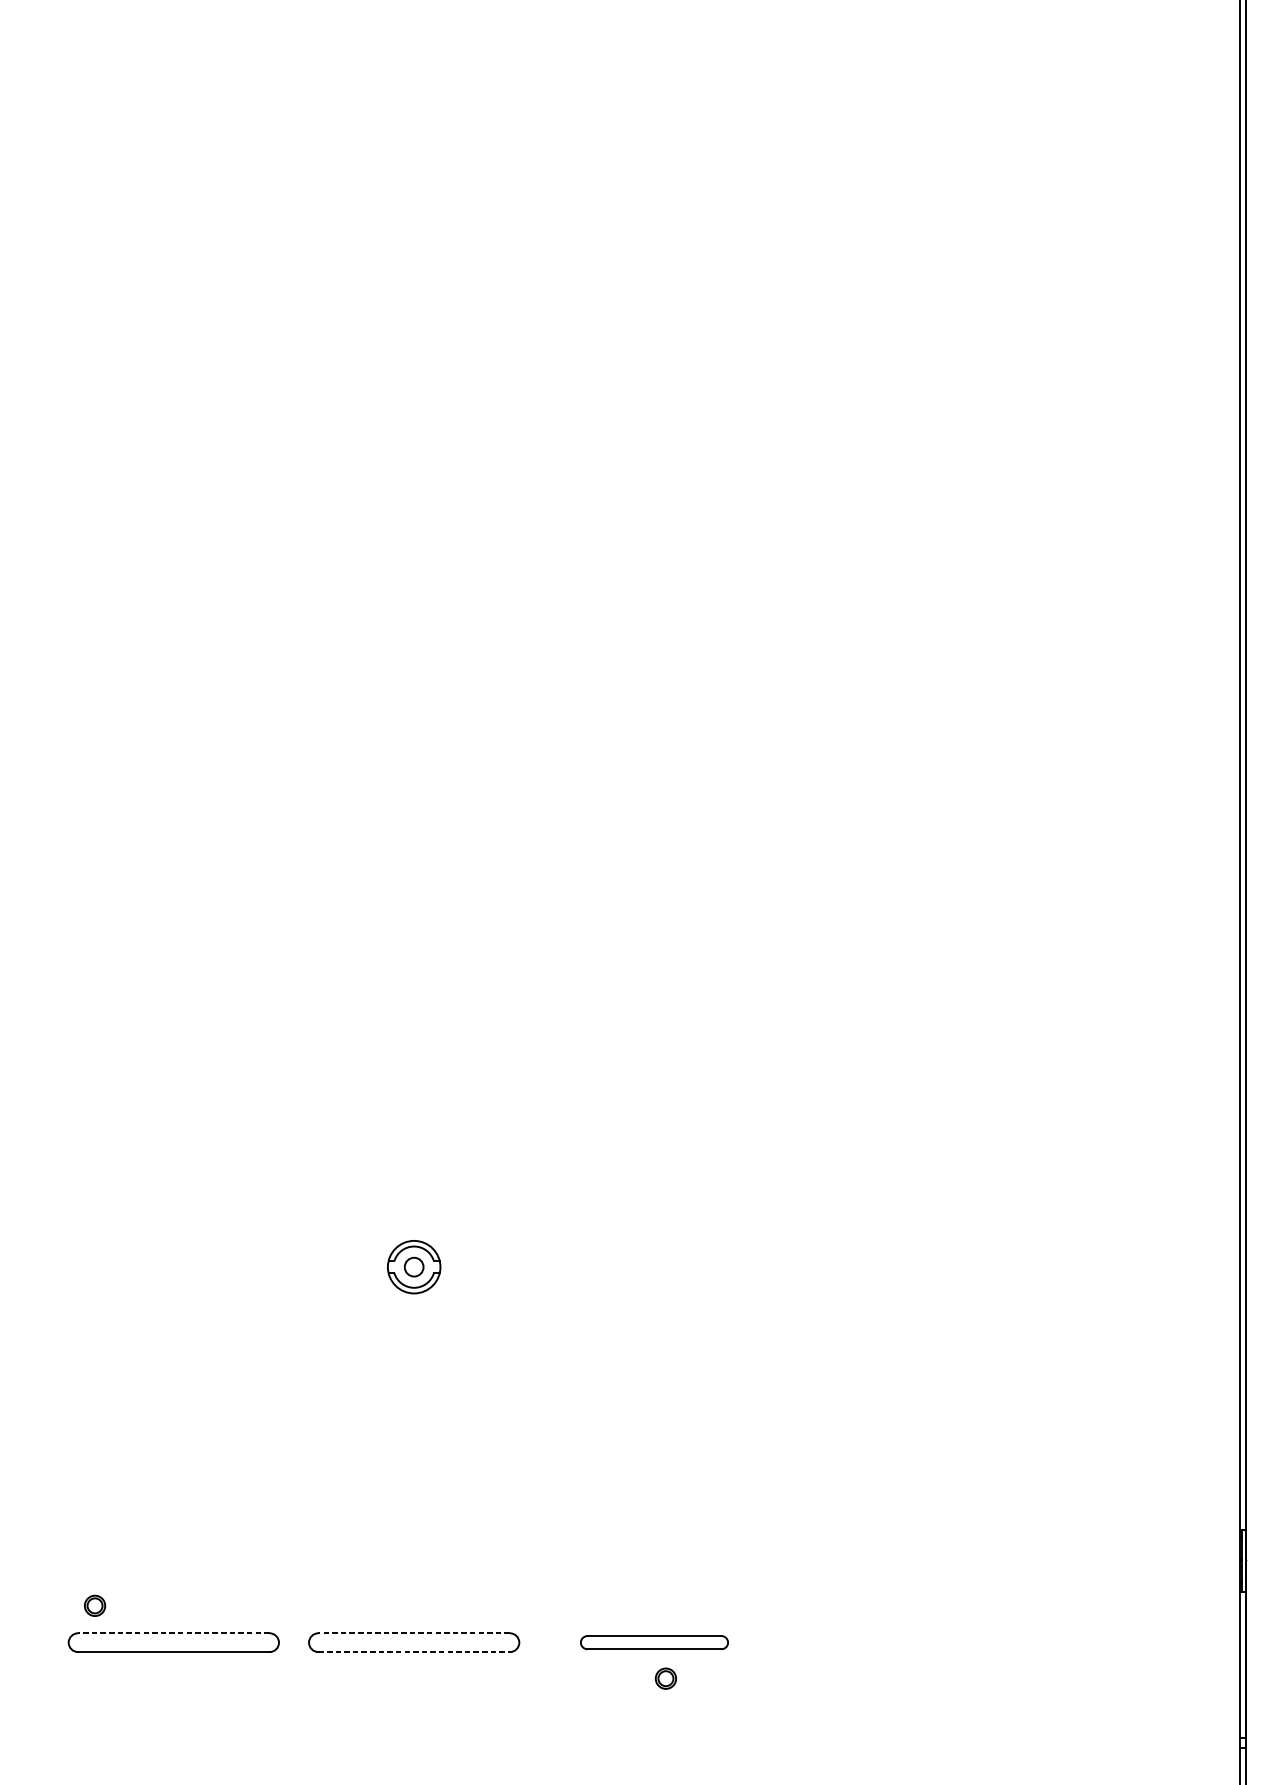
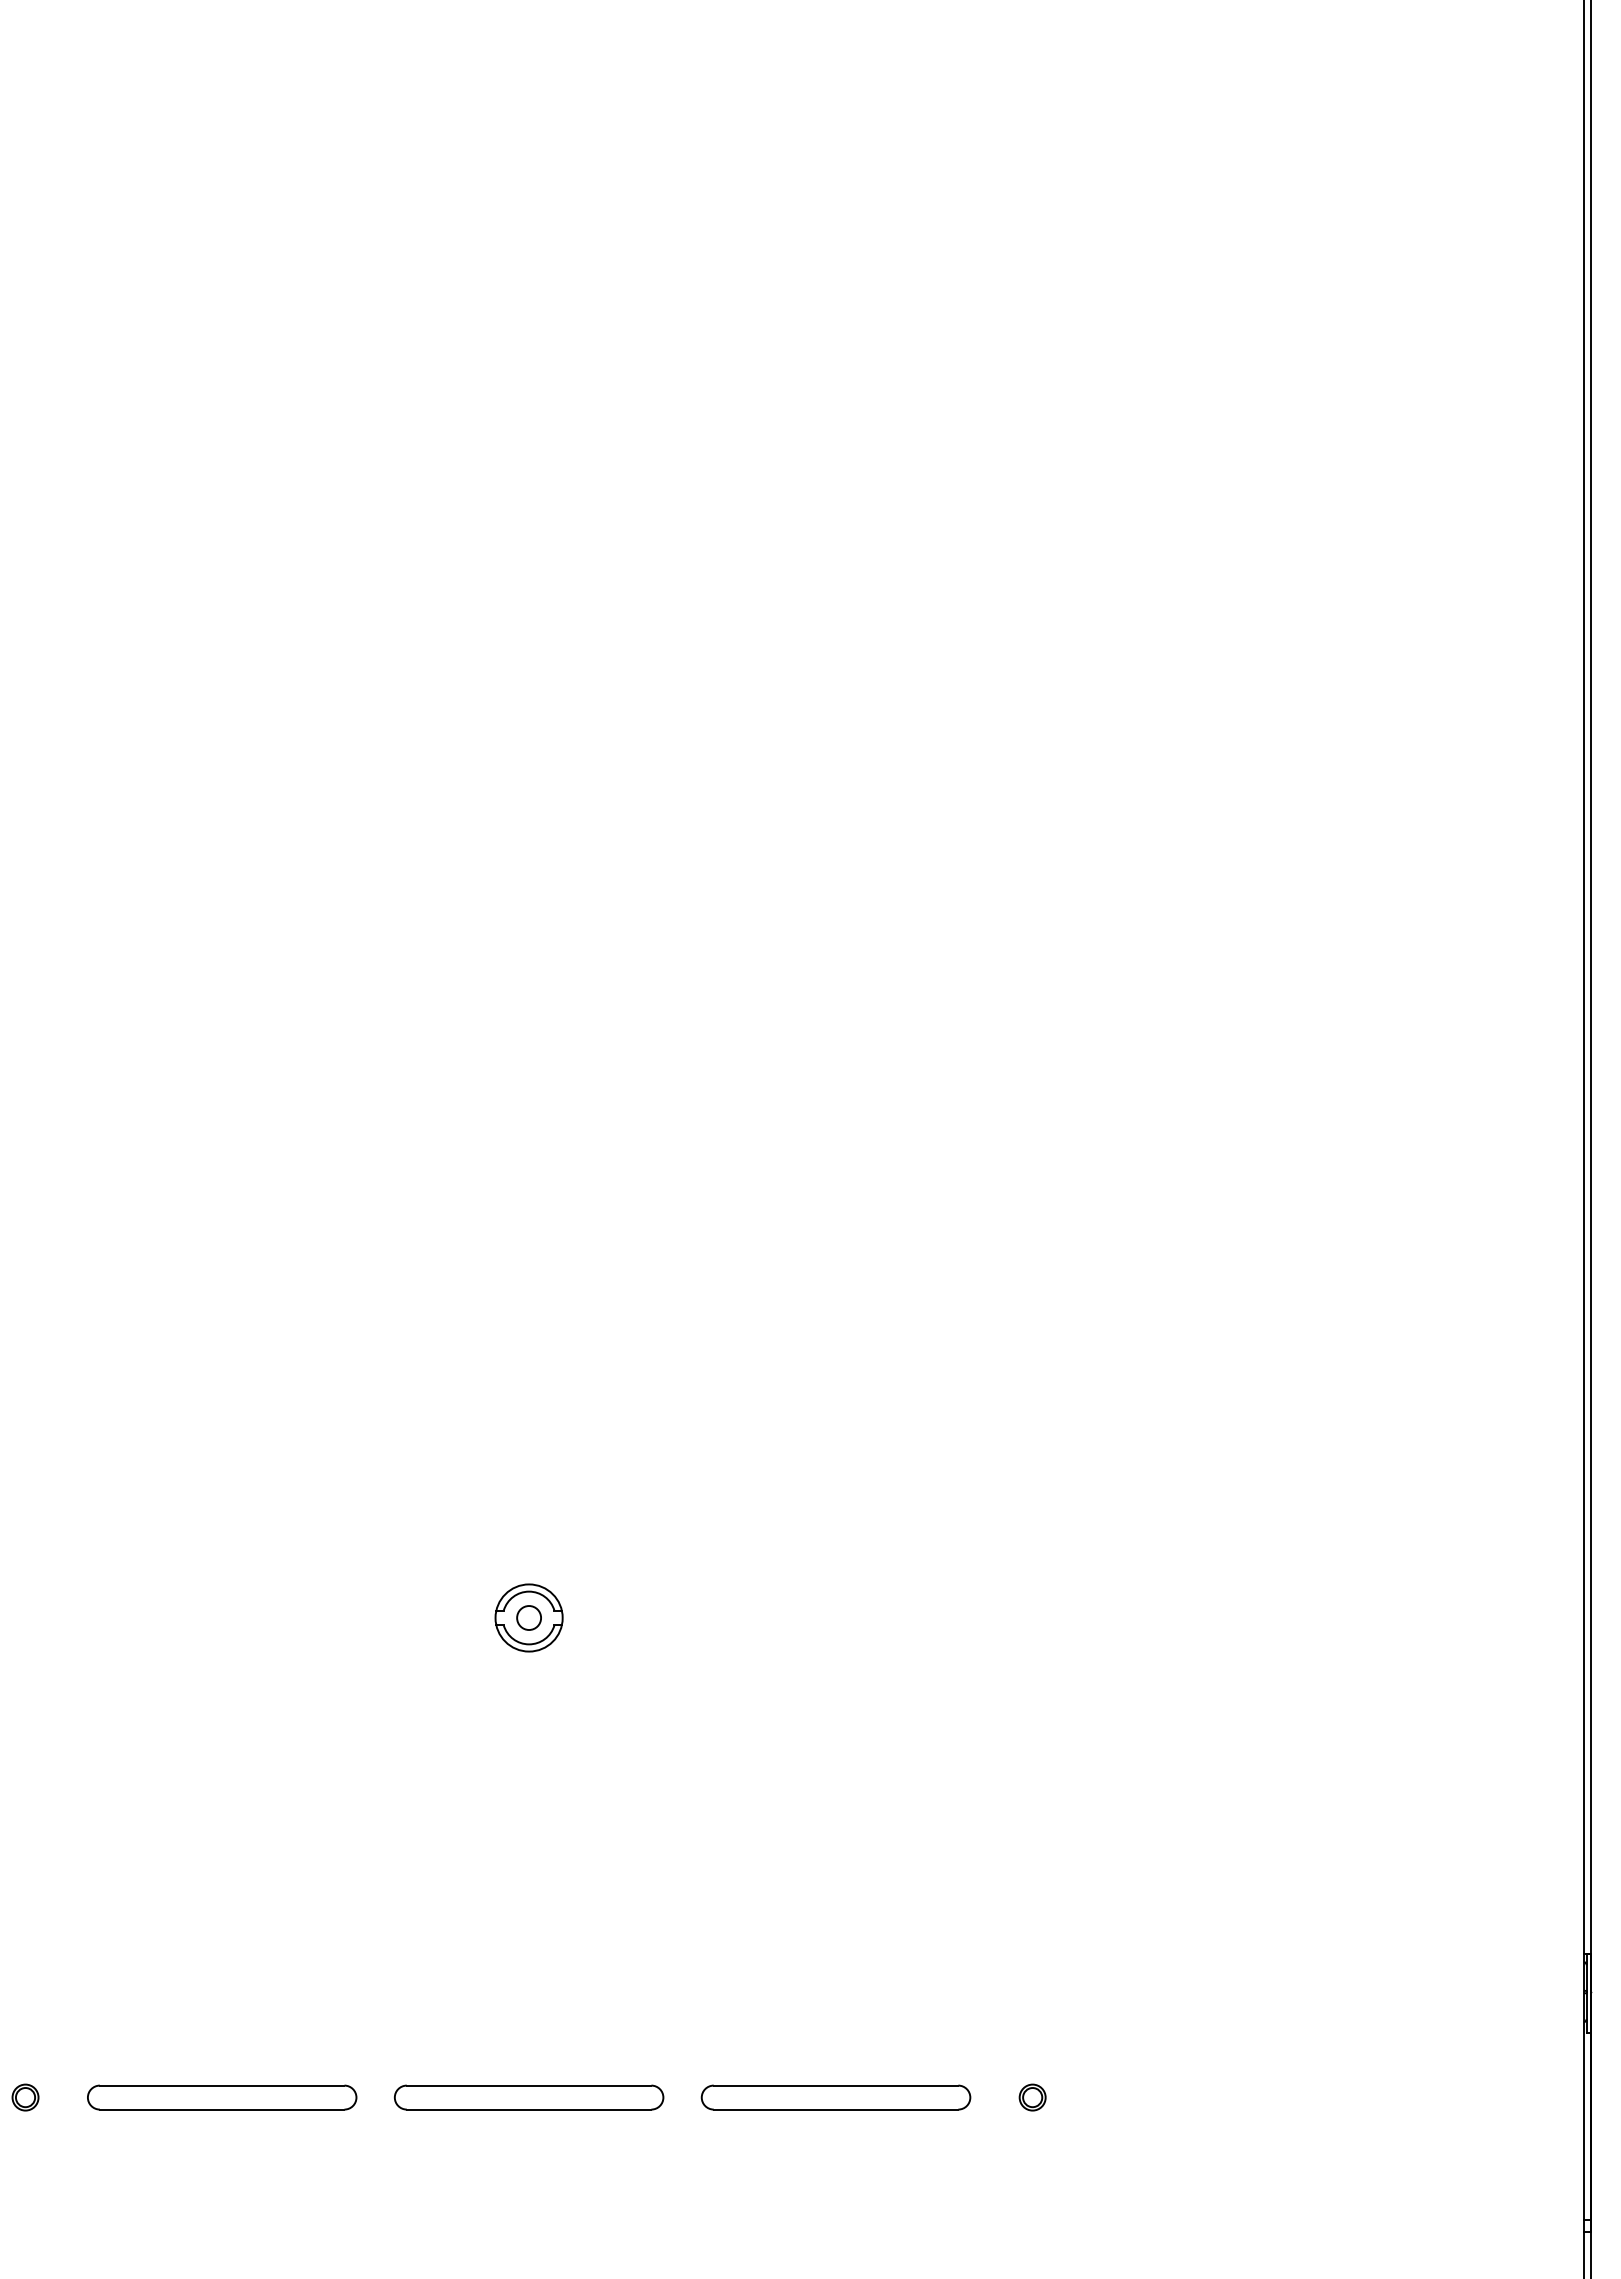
part: (95, 1605) -> (25, 2097), moved
line: (173, 1633) -> (221, 2085), dashed -> solid
line: (413, 1633) -> (528, 2085), dashed -> solid
part: (654, 1642) -> (835, 2097), size x1.43
line: (414, 1652) -> (529, 2109), dashed -> solid
part: (665, 1678) -> (1032, 2097), moved

